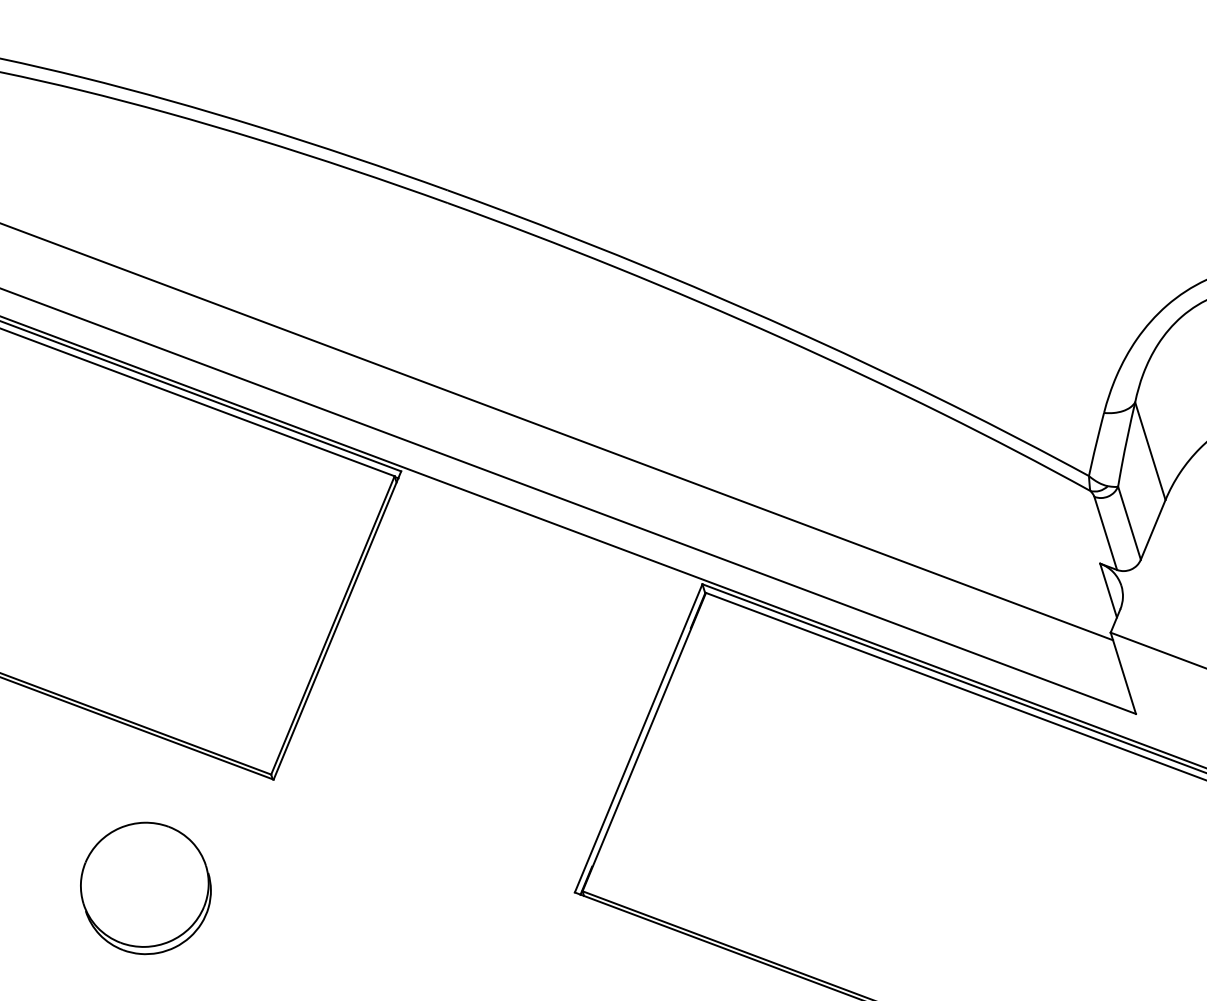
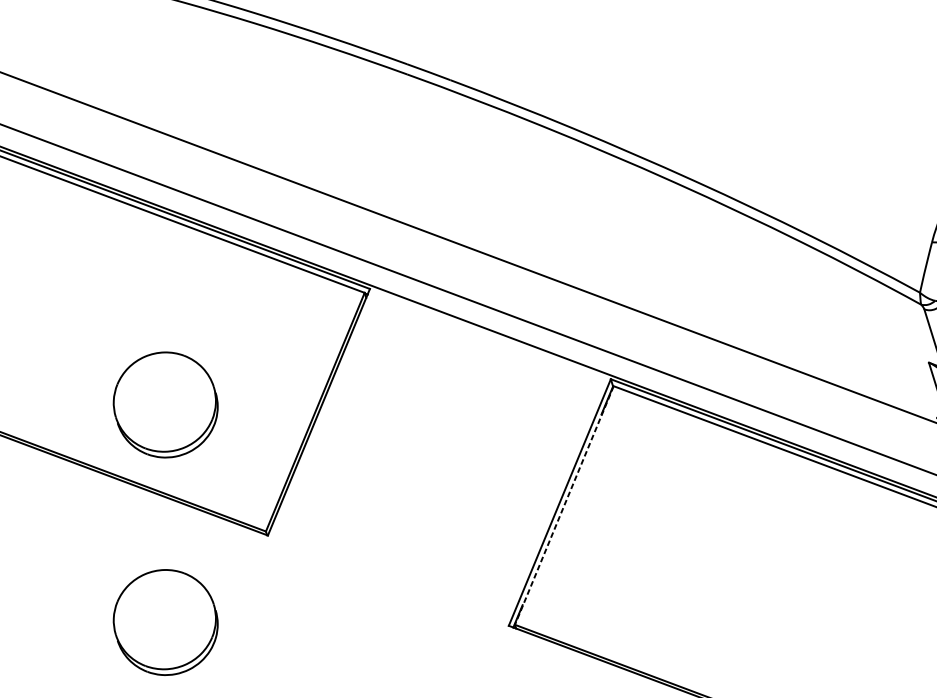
part: (145, 616) -> (165, 405), added
line: (644, 742) -> (564, 505), solid -> dashed

